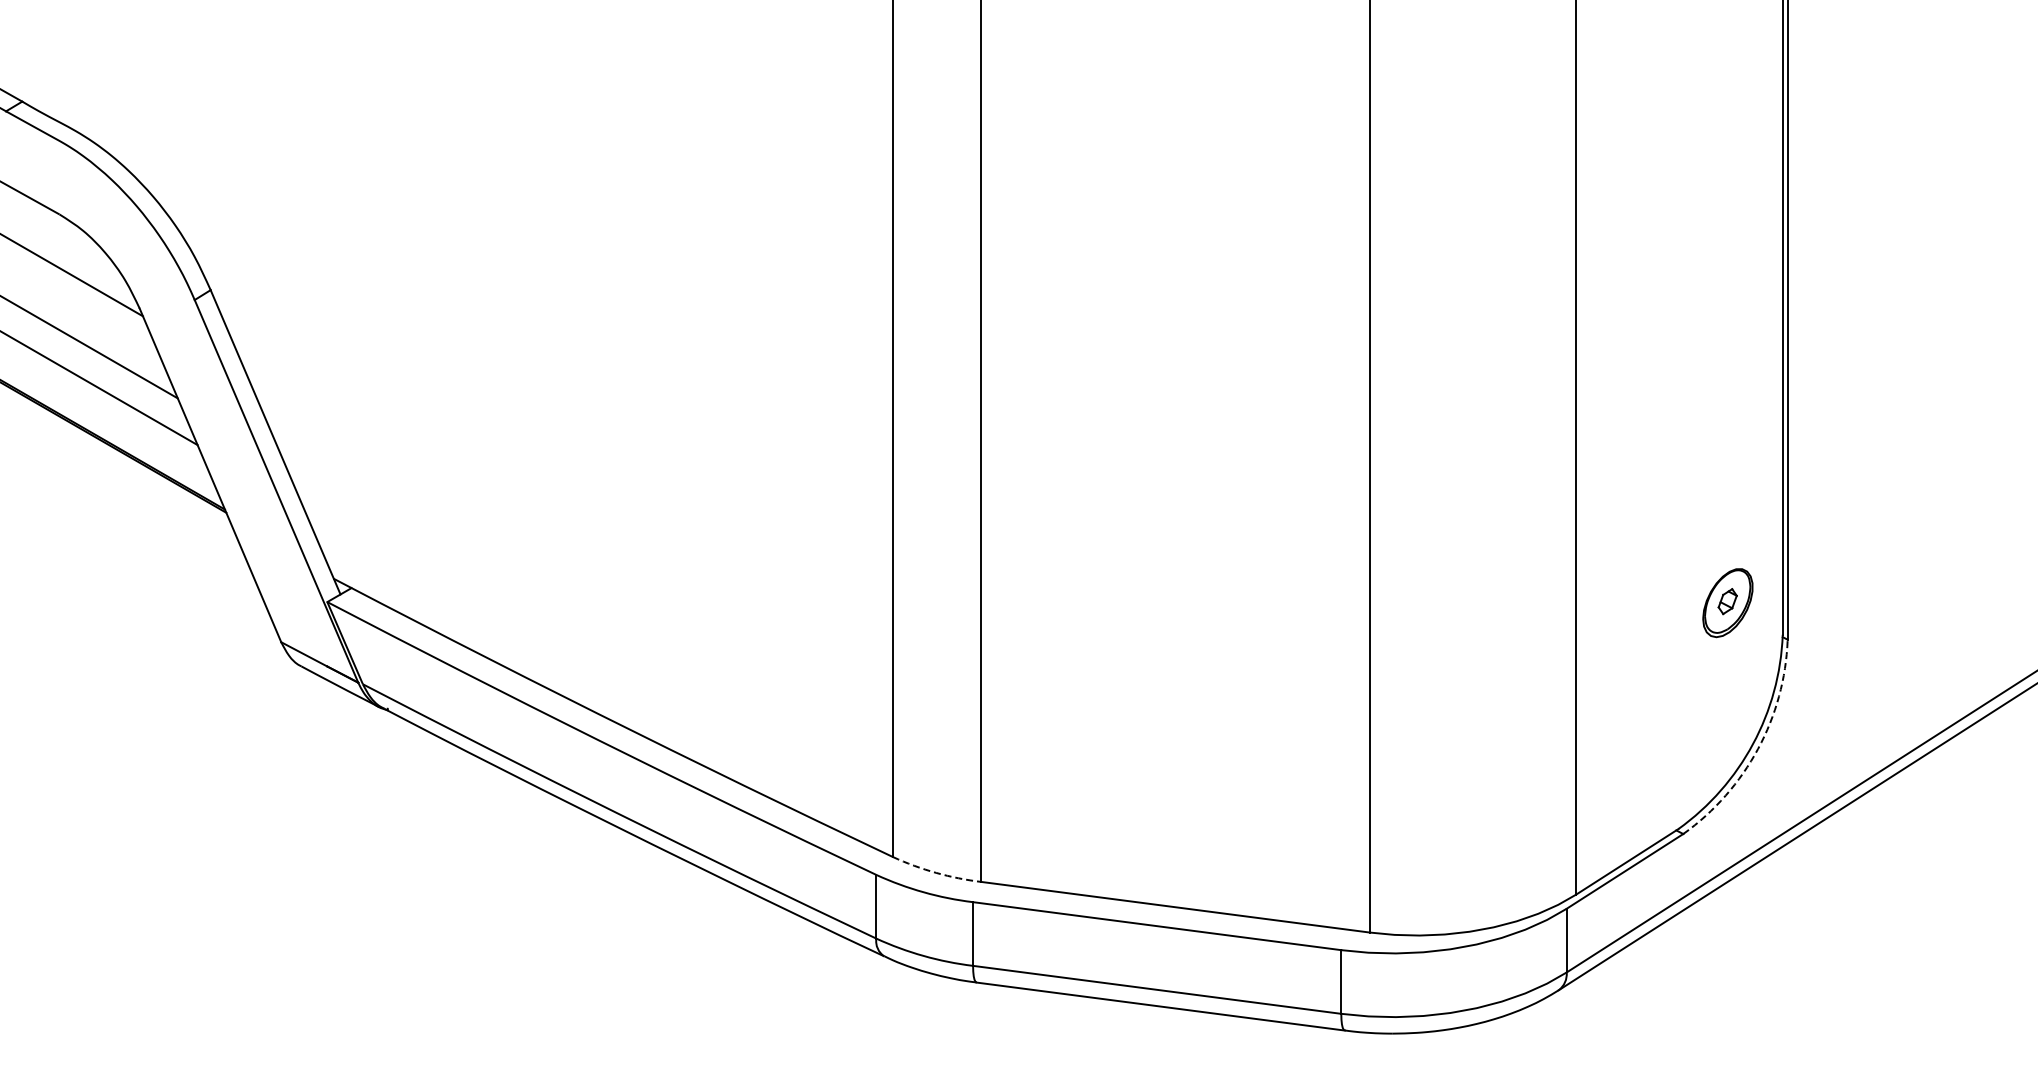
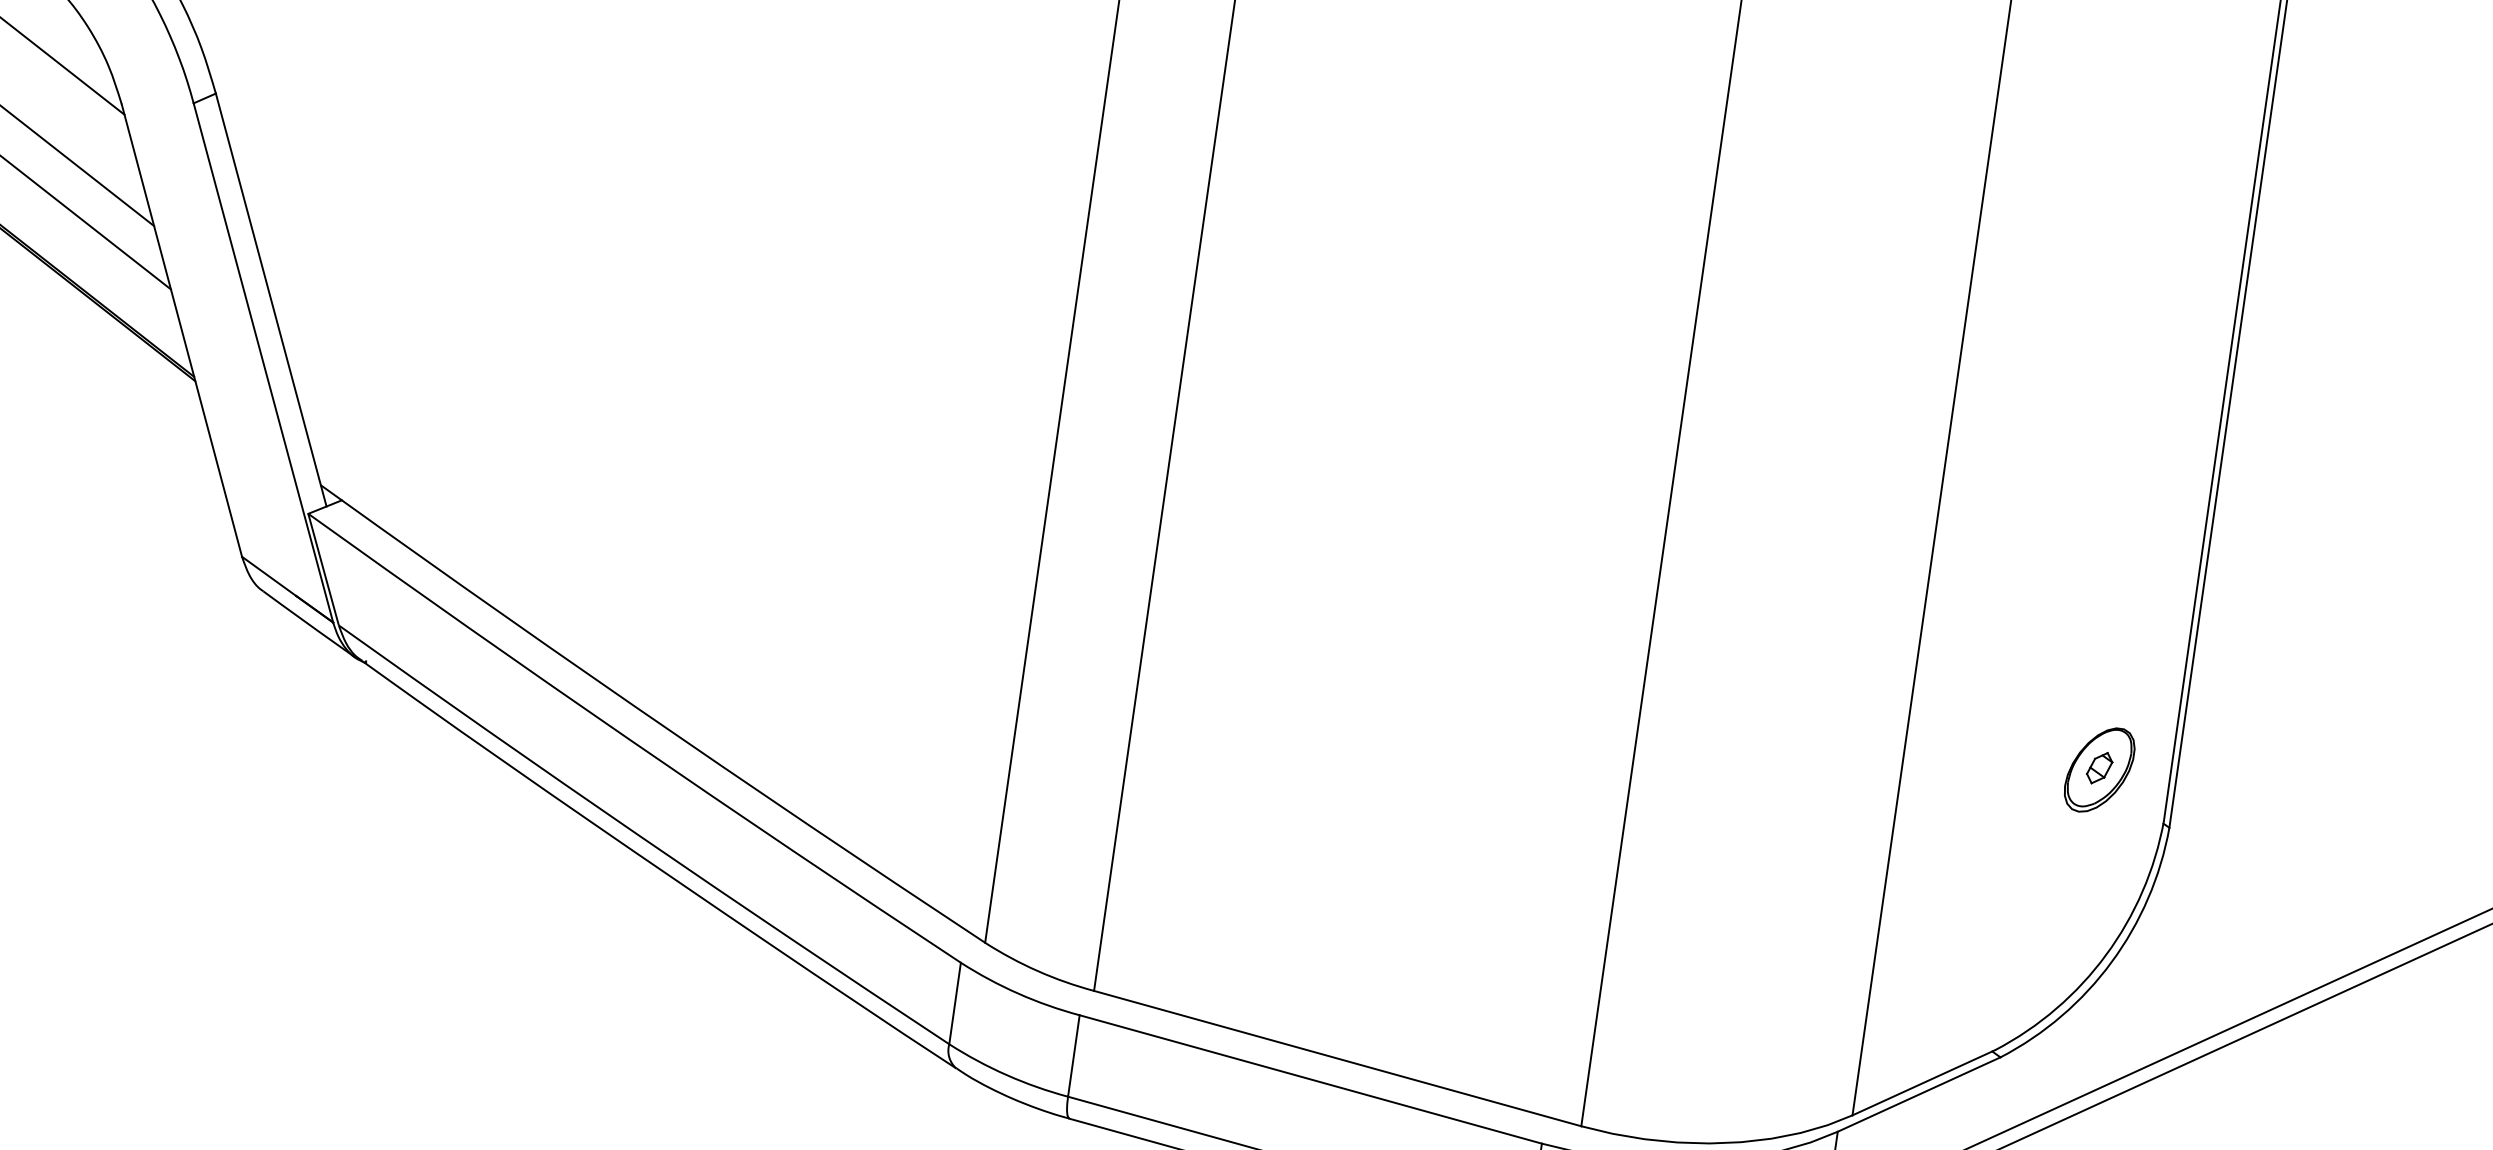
arc: (1758, 749) -> (2112, 962), dashed -> solid
arc: (936, 872) -> (1038, 970), dashed -> solid

